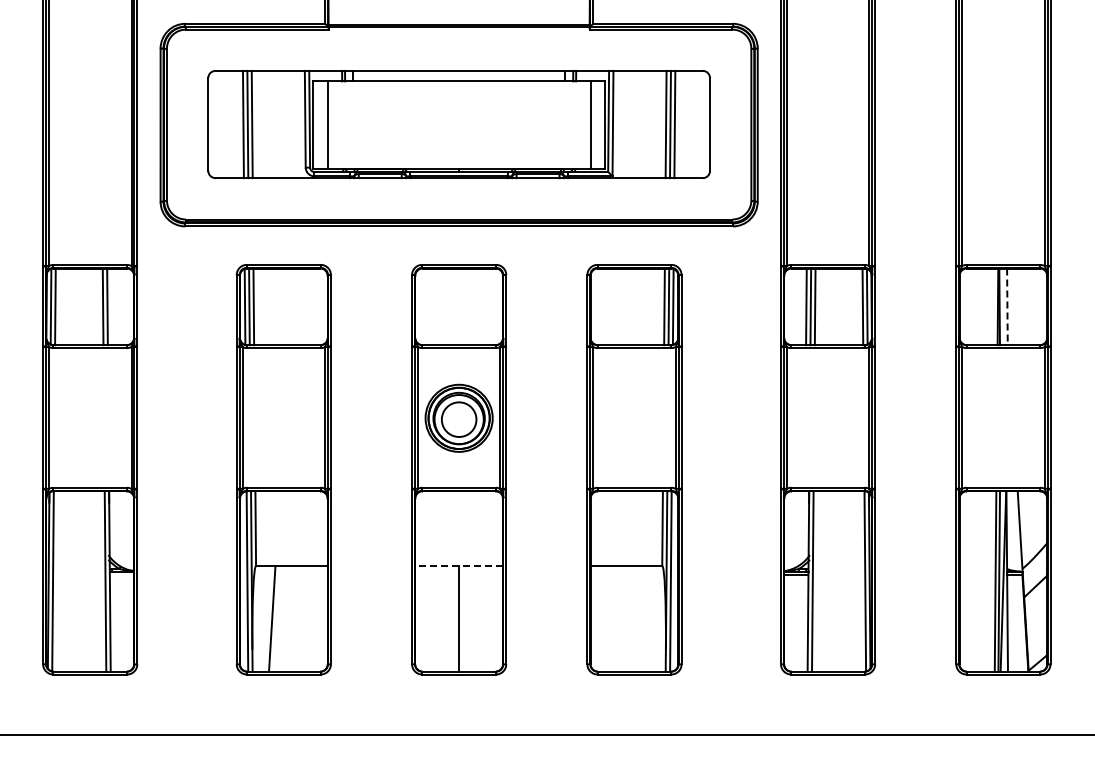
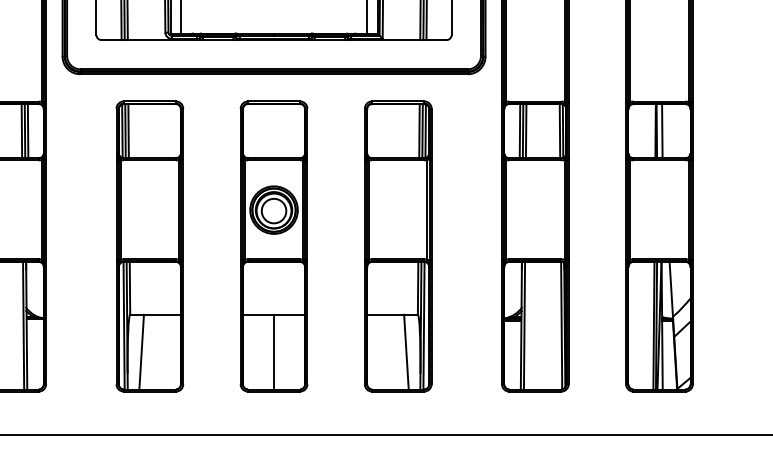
line: (111, 306) -> (27, 130), added
line: (1007, 307) -> (662, 131), dashed -> solid
line: (459, 566) -> (274, 315), dashed -> solid
line: (645, 618) -> (406, 351), added

